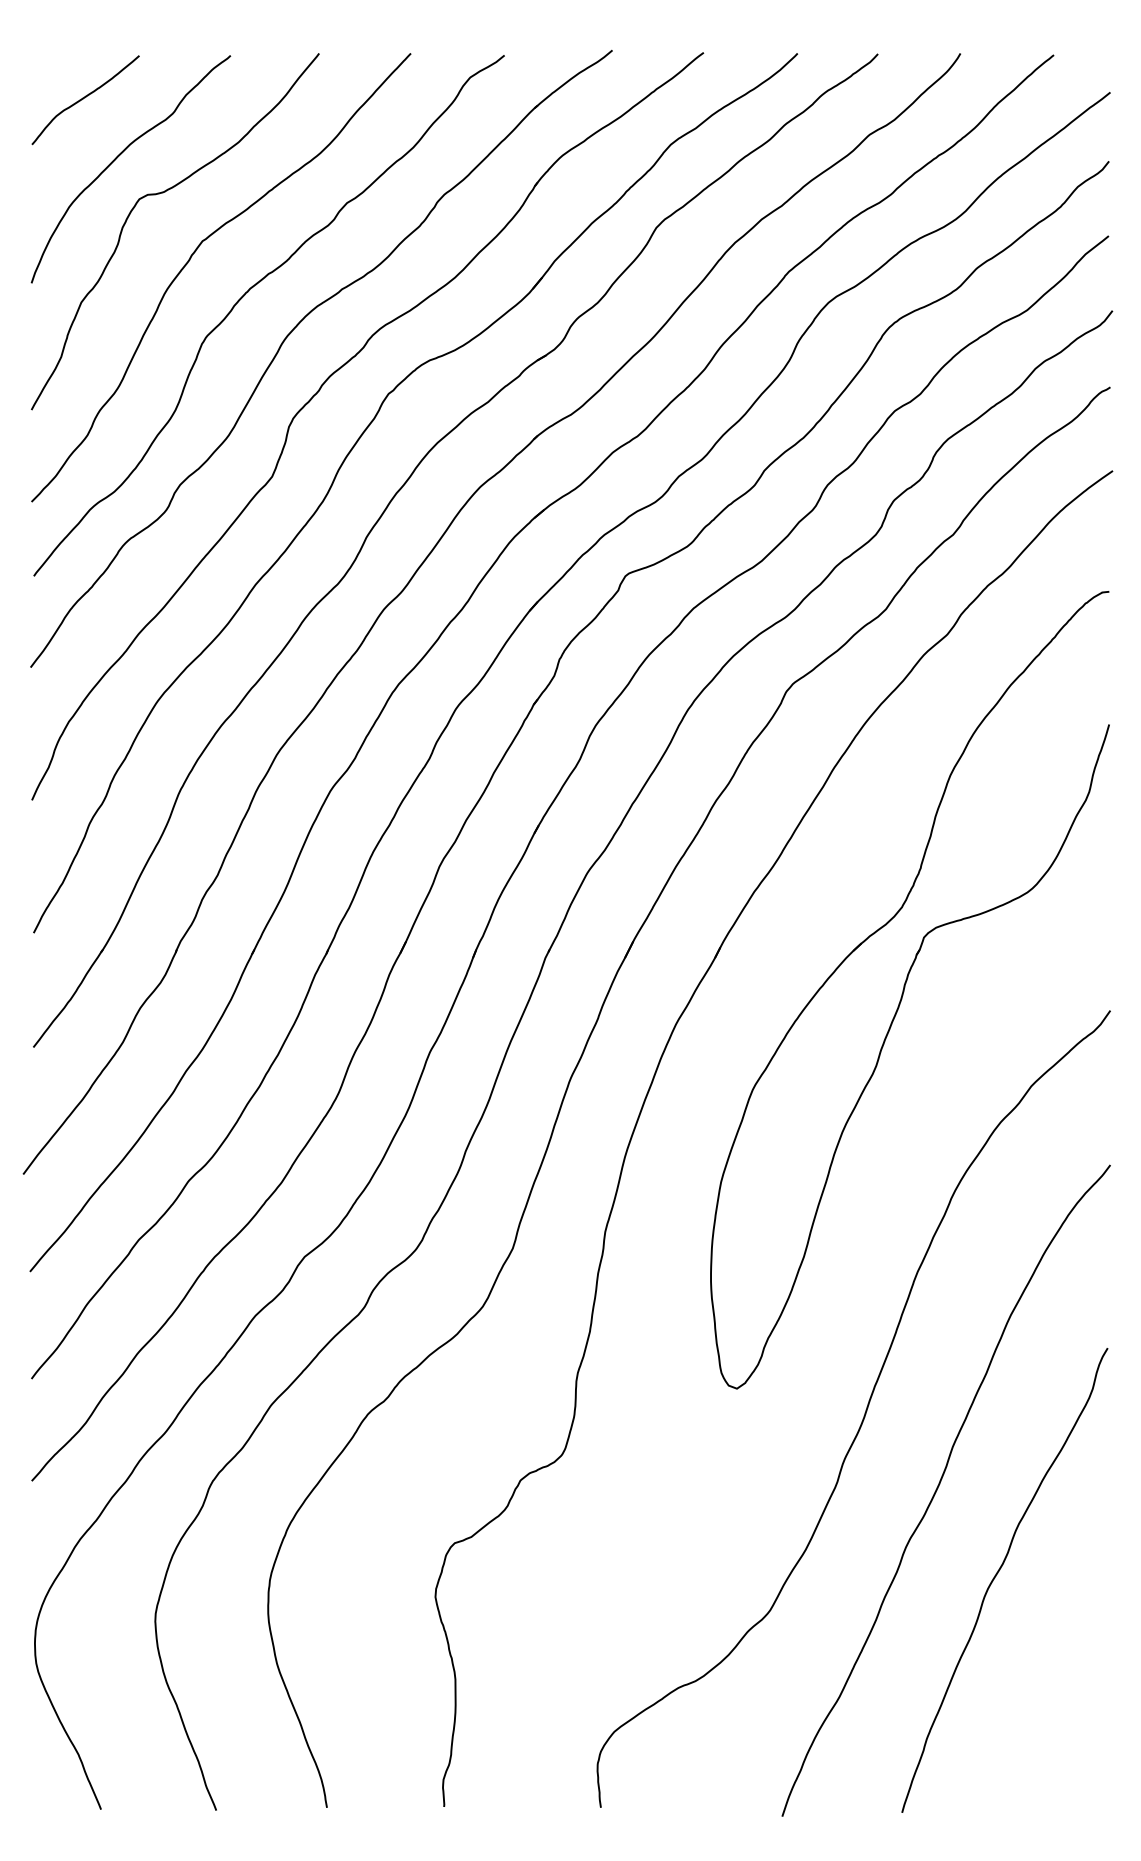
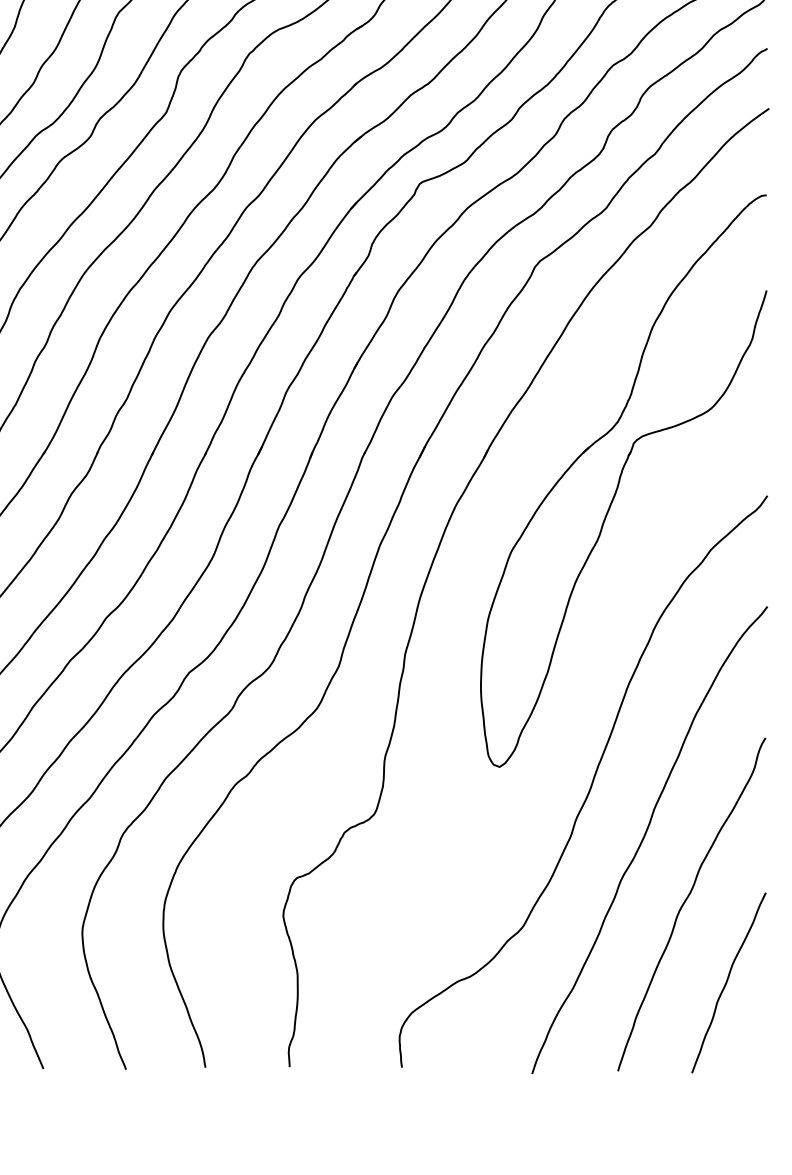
curve: (1054, 1688) -> (727, 982), added

